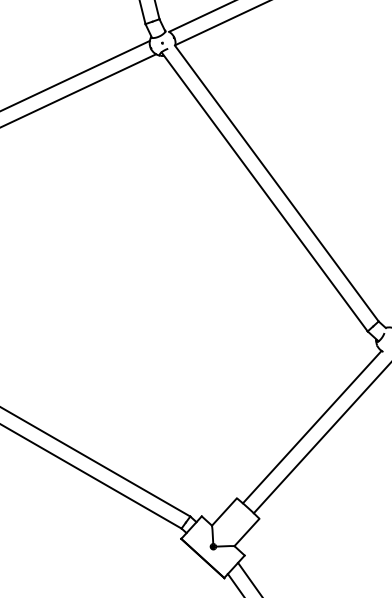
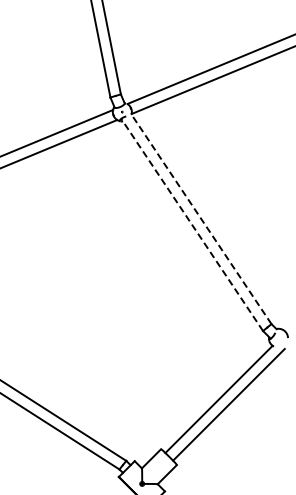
line: (276, 182) -> (201, 218), solid -> dashed
line: (265, 191) -> (192, 224), solid -> dashed

